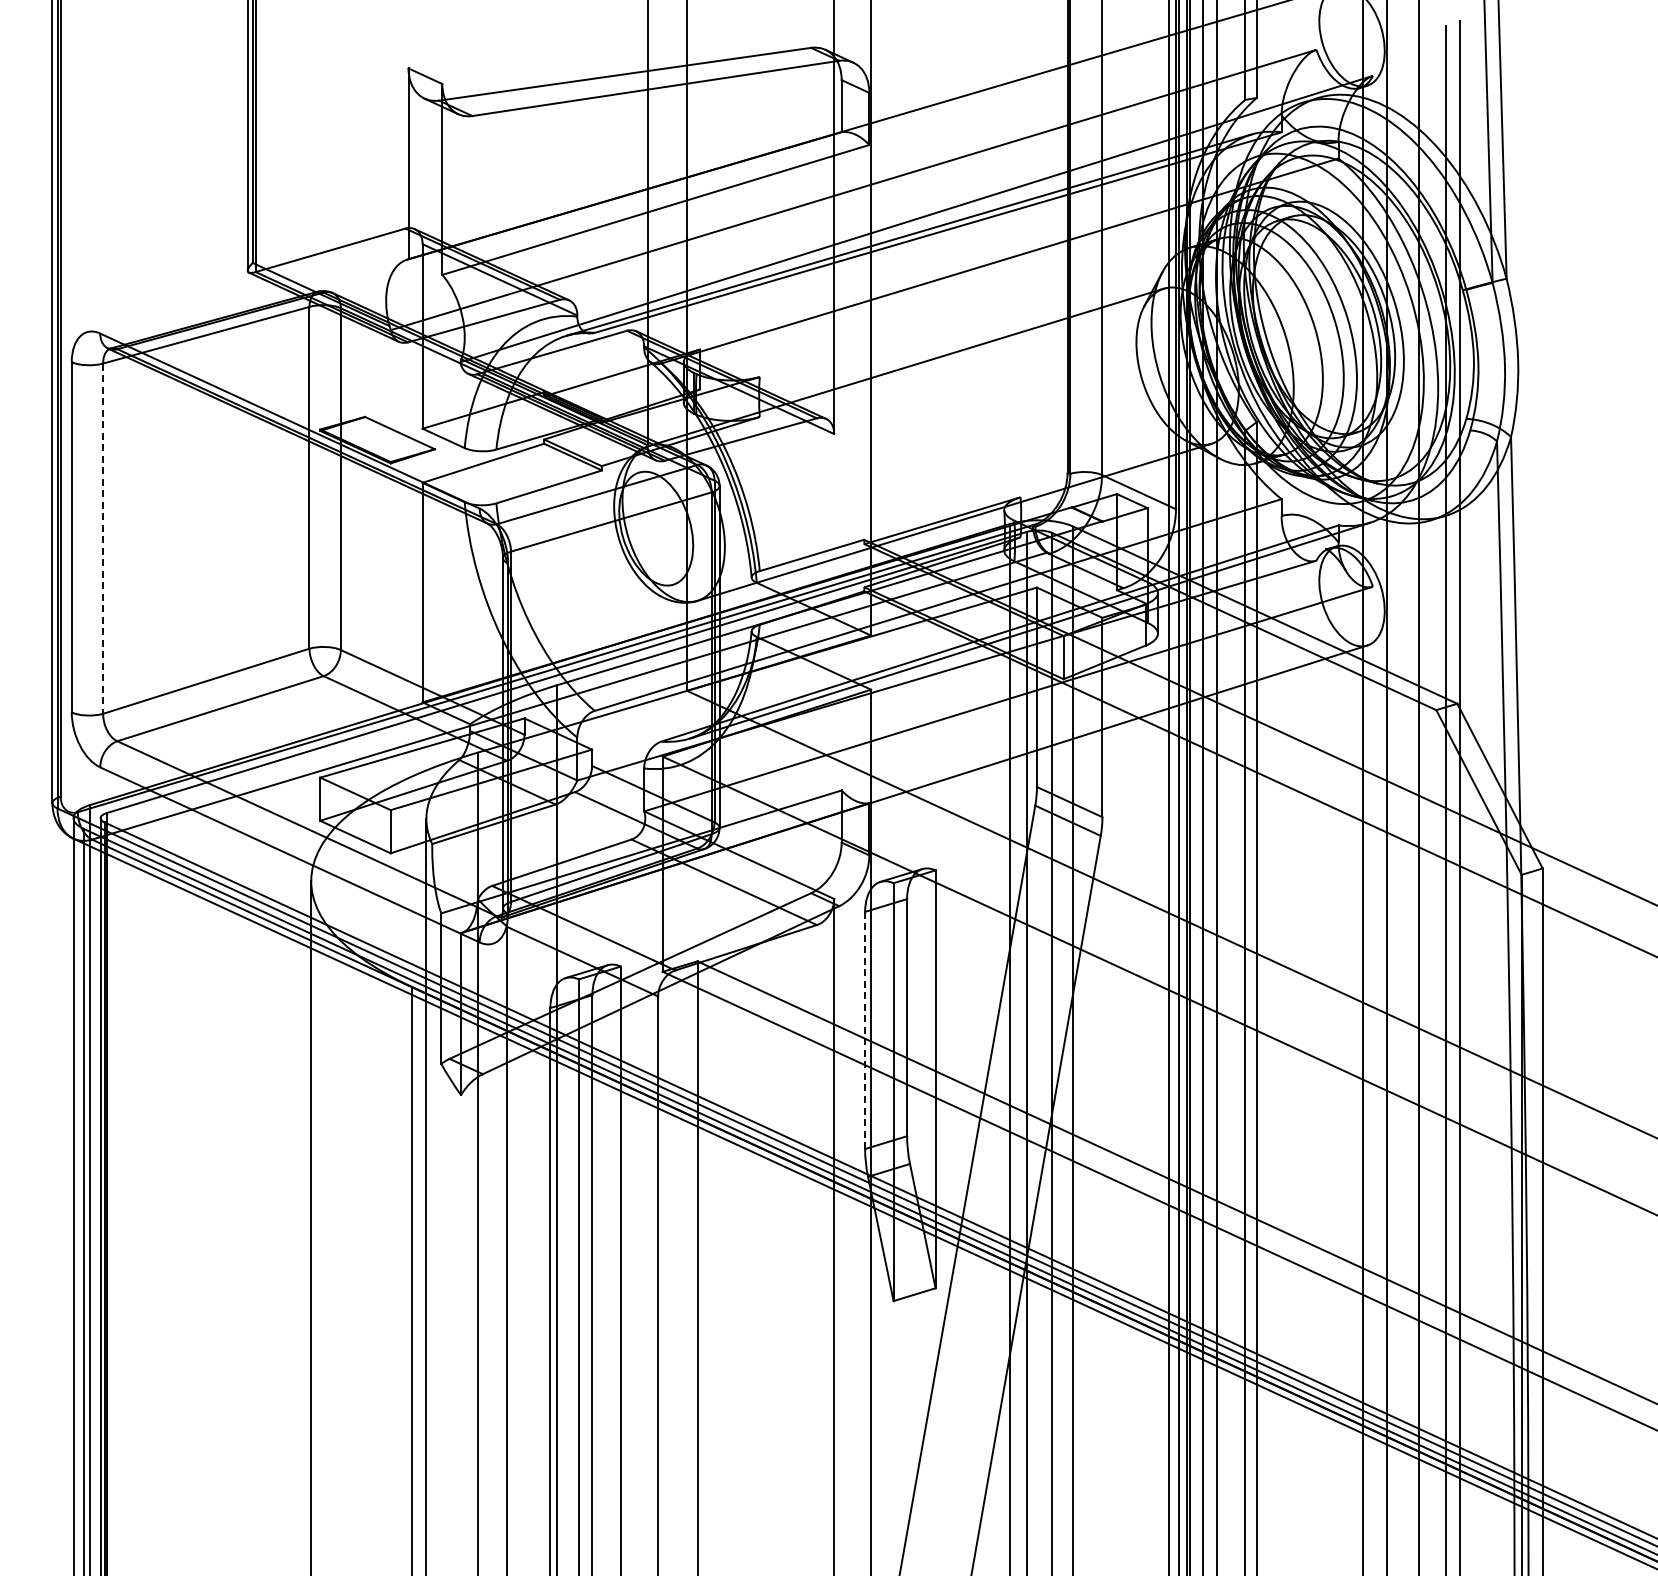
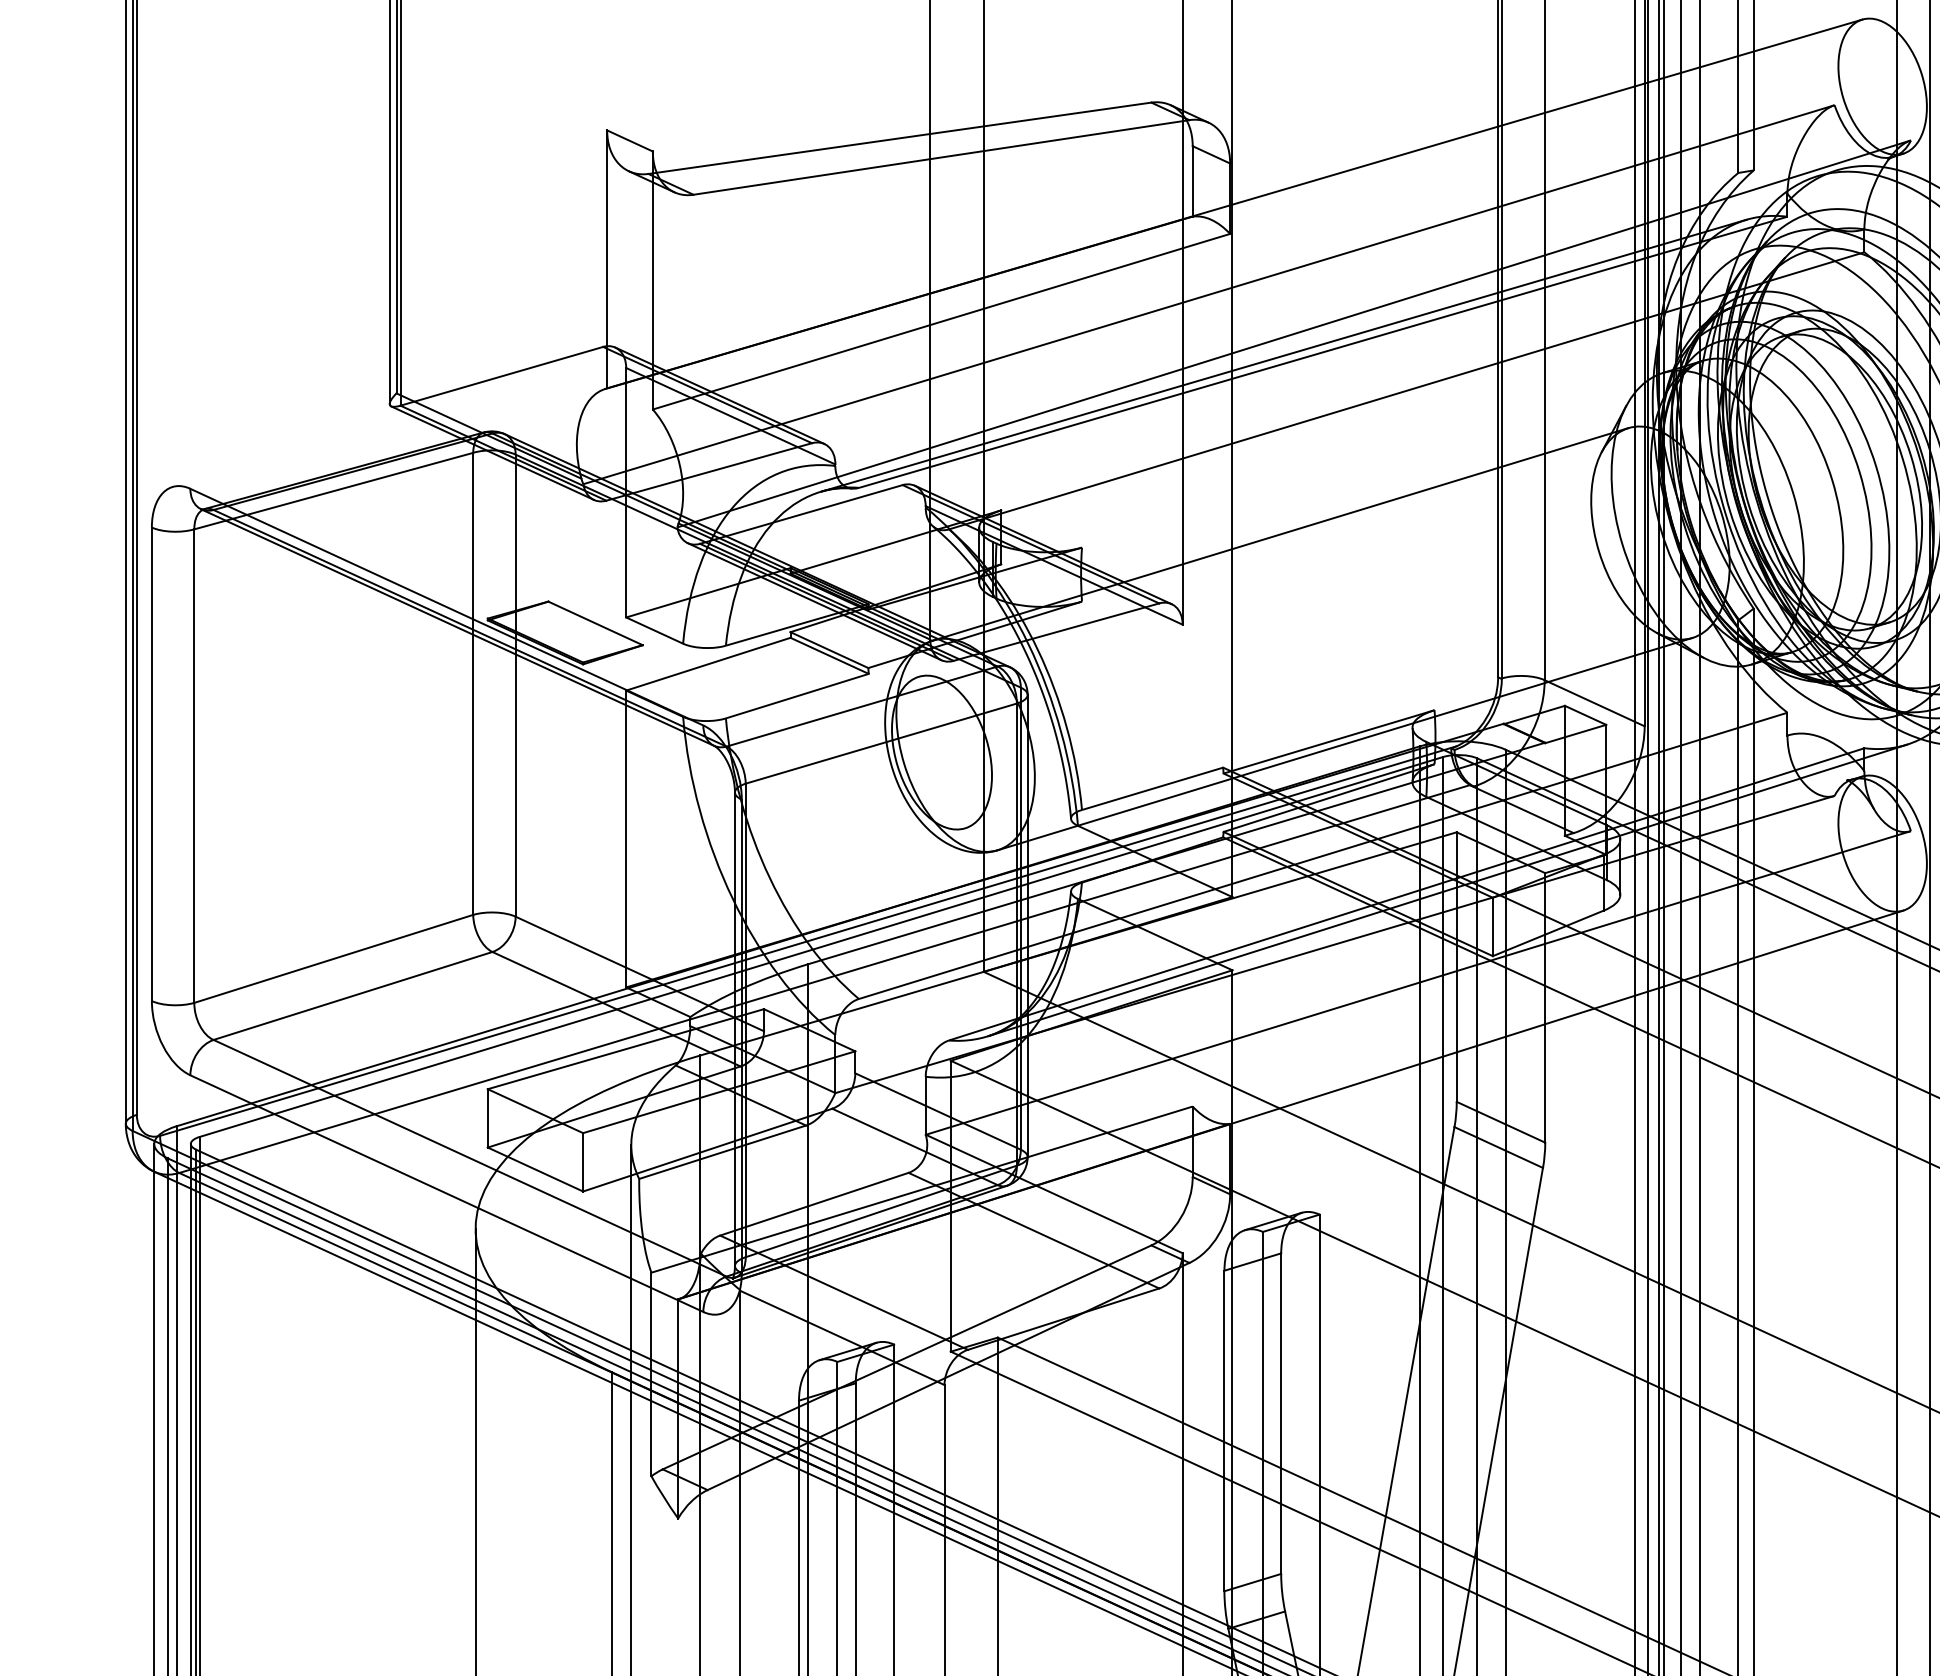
line: (103, 539) -> (194, 767), dashed -> solid
line: (865, 1030) -> (1224, 1431), dashed -> solid

